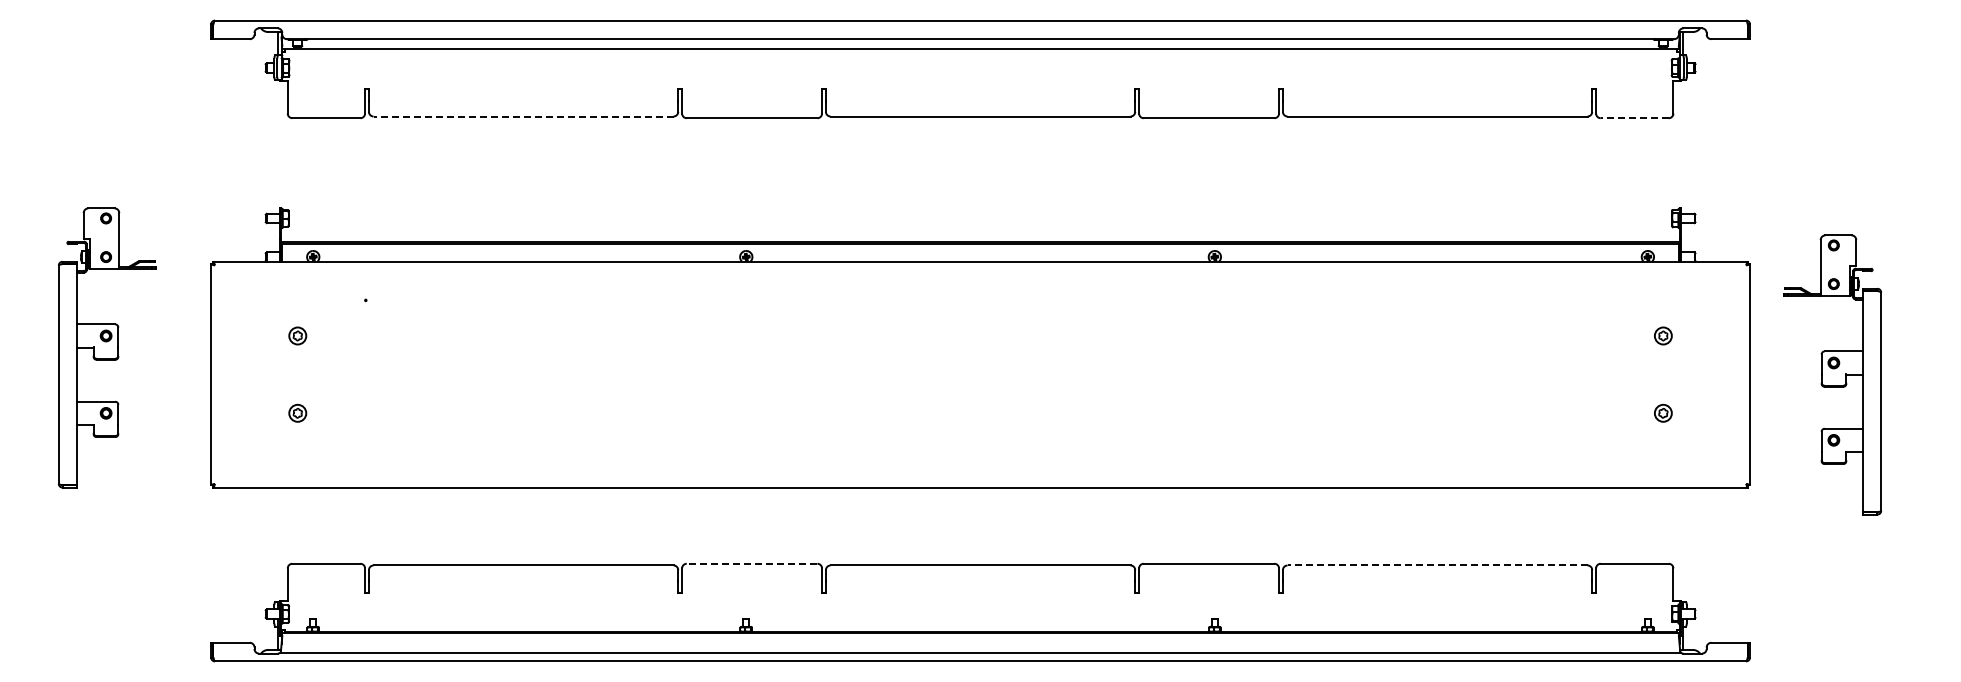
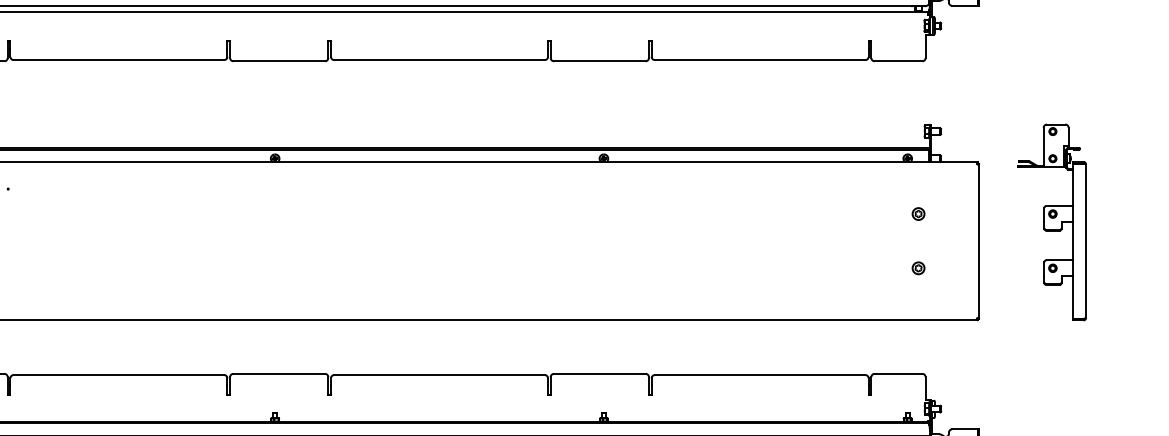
line: (523, 116) -> (118, 60), dashed -> solid
line: (1634, 118) -> (898, 61), dashed -> solid
part: (1832, 374) -> (1051, 222), moved
line: (751, 563) -> (278, 373), dashed -> solid
line: (1437, 565) -> (760, 375), dashed -> solid

